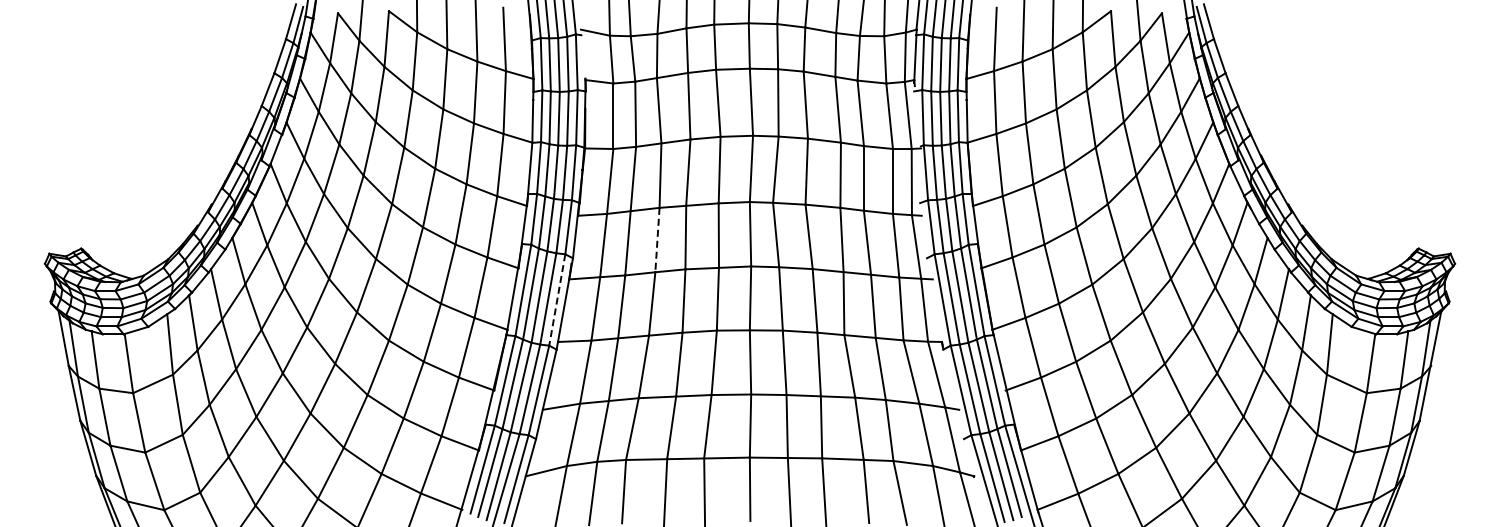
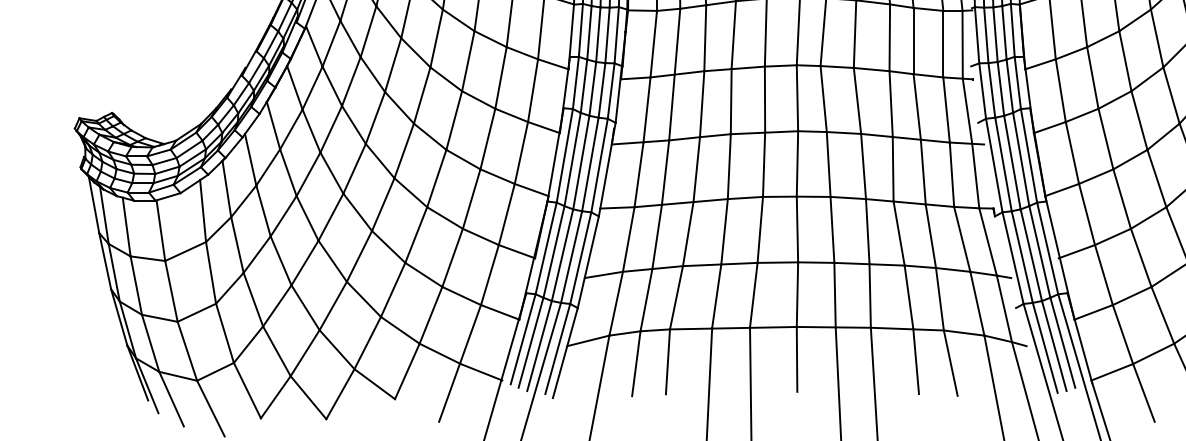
line: (657, 240) -> (702, 104), dashed -> solid
line: (557, 300) -> (599, 166), dashed -> solid

